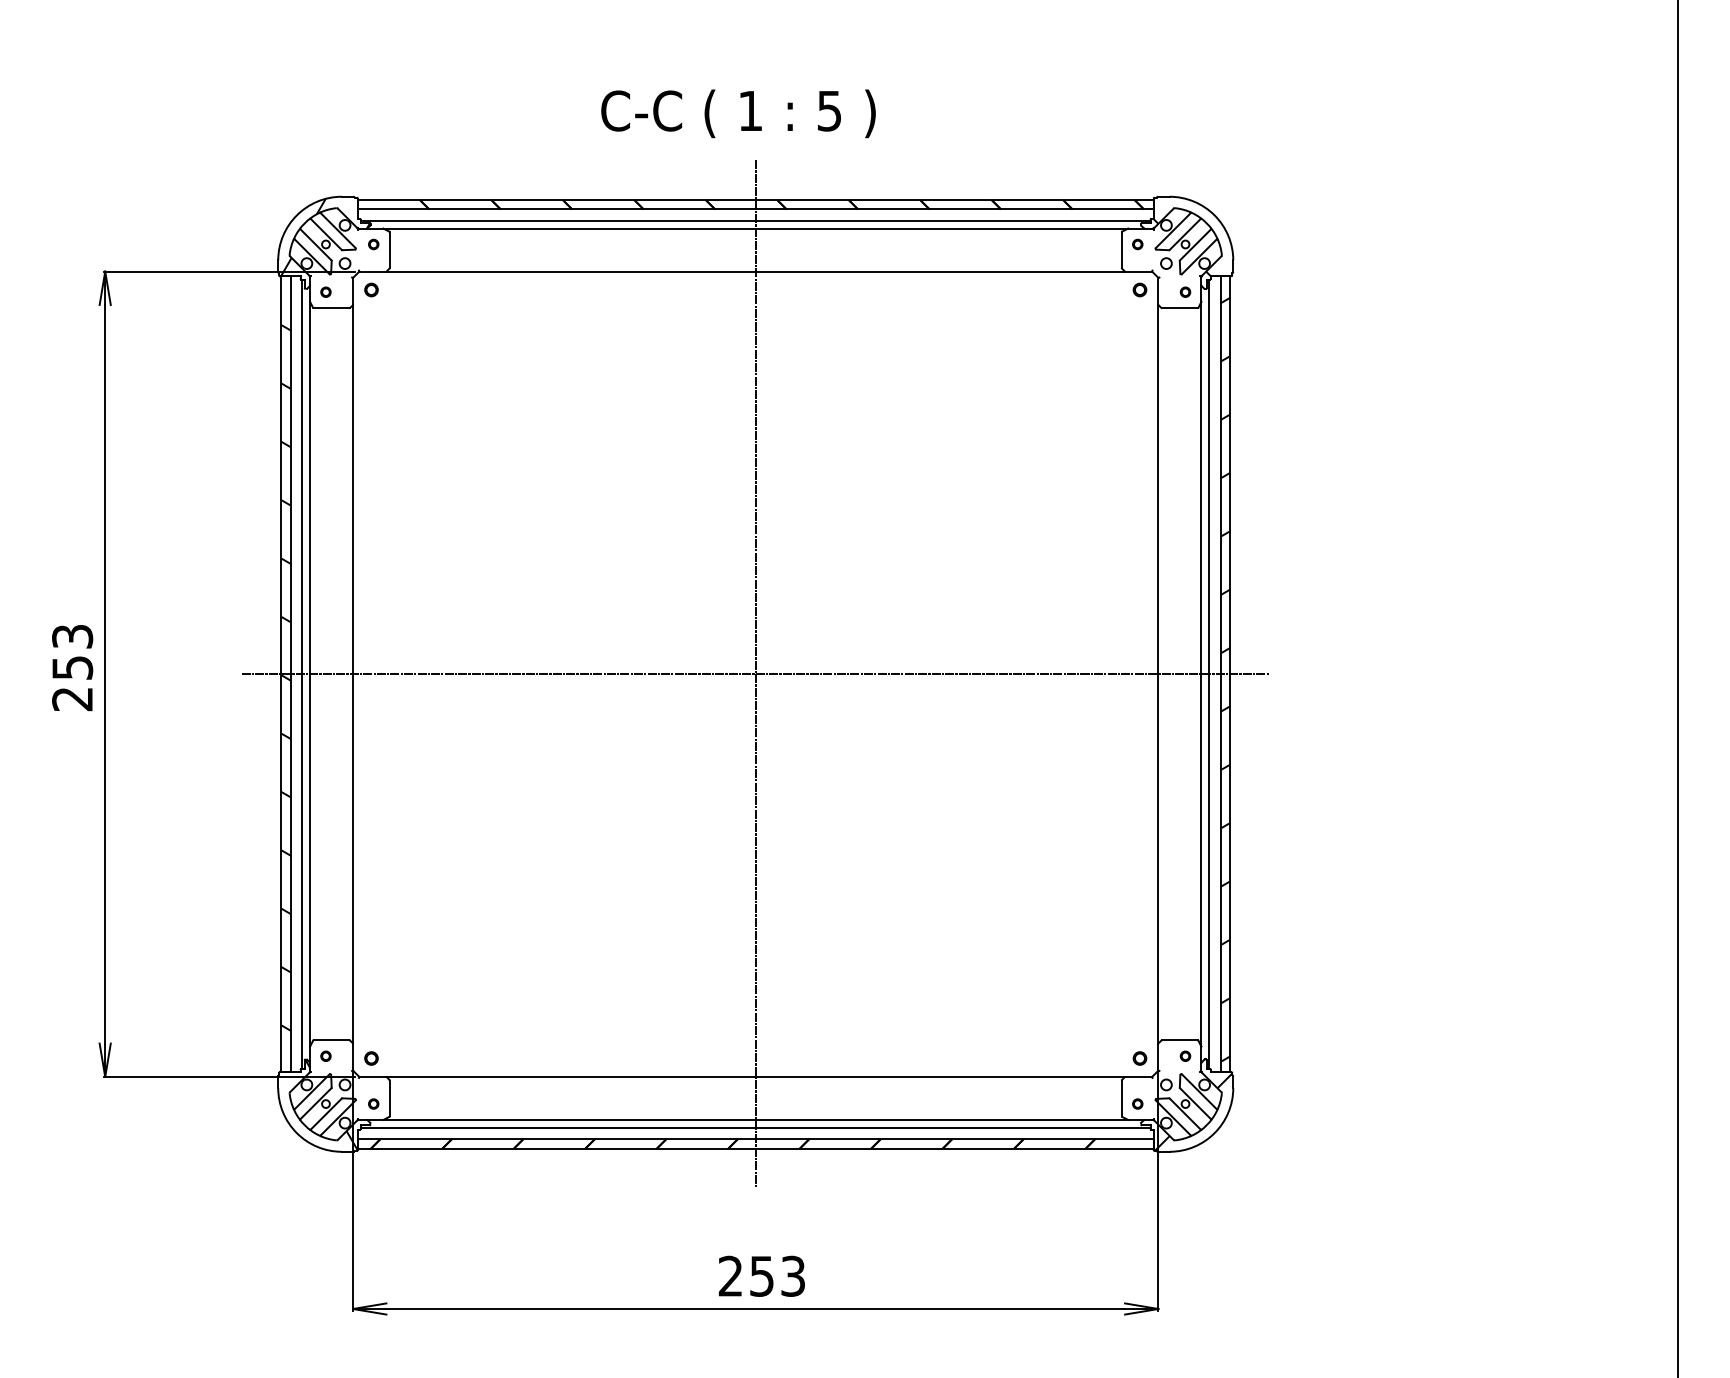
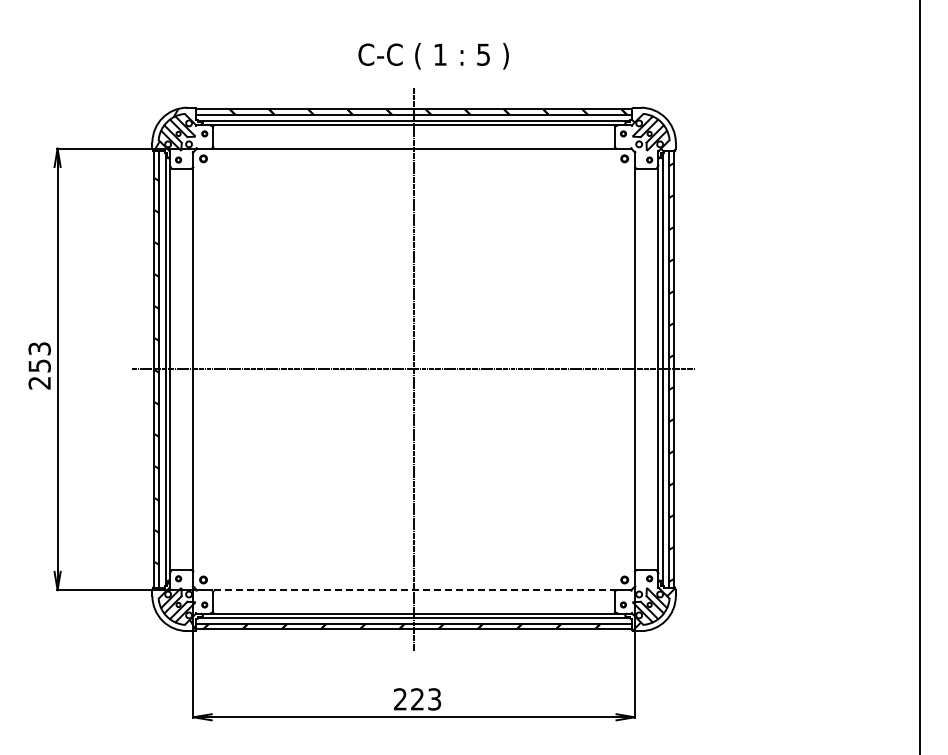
text: (738, 114) -> (433, 56), moved
line: (754, 1077) -> (413, 590), solid -> dashed
text: (761, 1276) -> (417, 699), 253 -> 223

